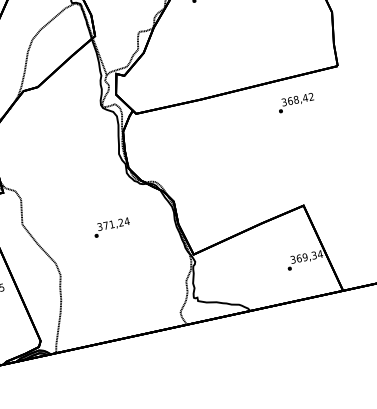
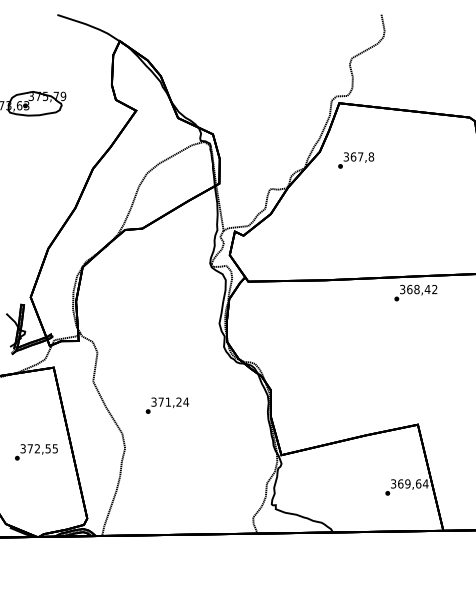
text: (295, 102) -> (415, 292), moved
text: (111, 227) -> (167, 405), moved
text: (314, 255) -> (418, 483), 369,34 -> 369,64

